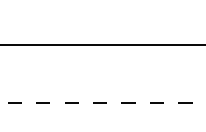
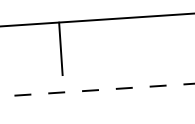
line: (49, 66) -> (61, 48), added

